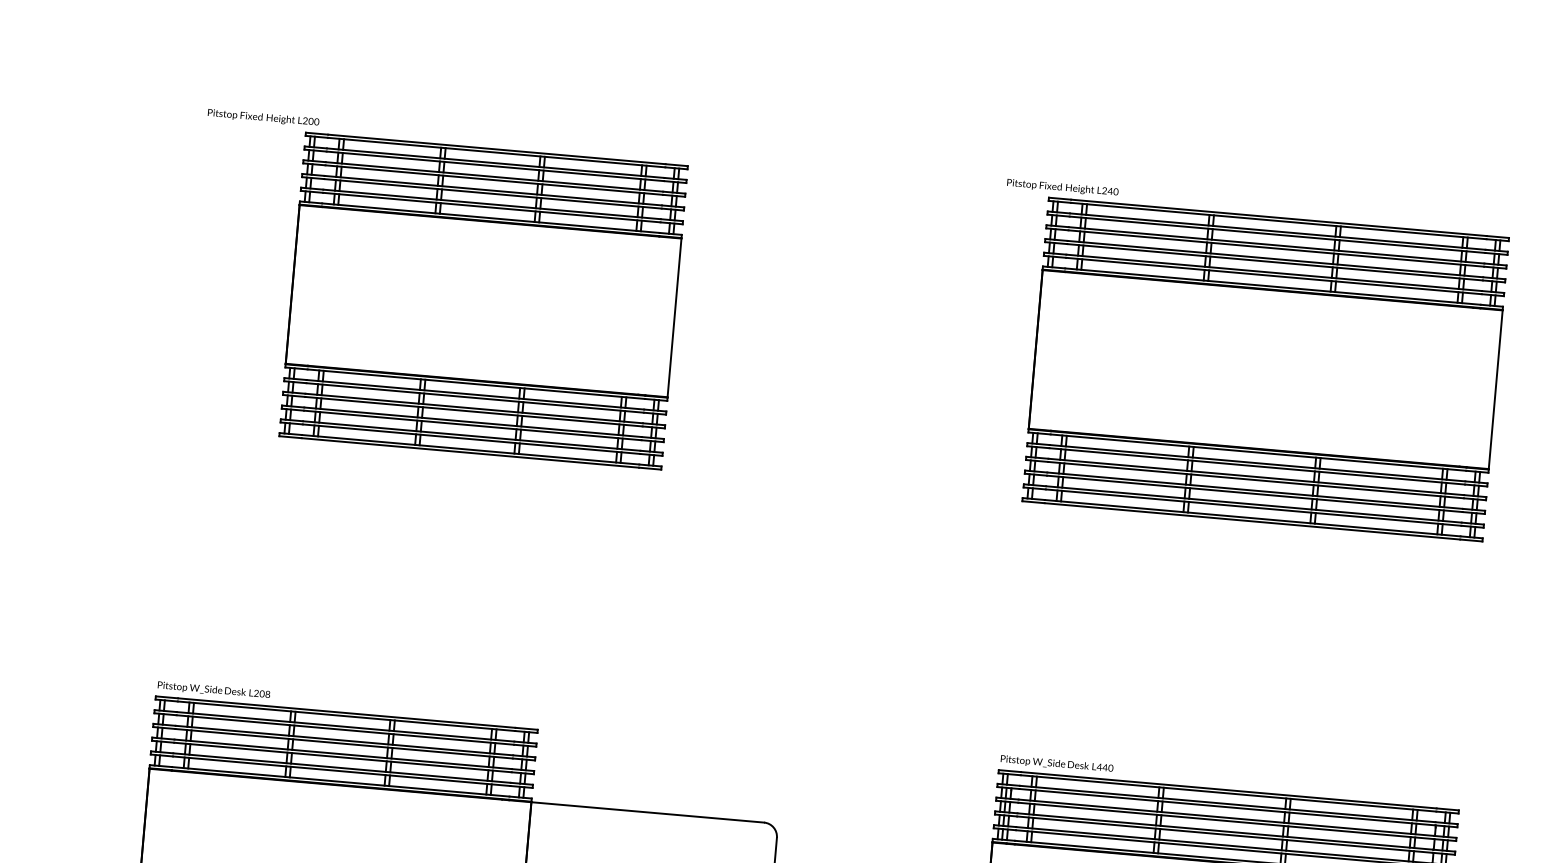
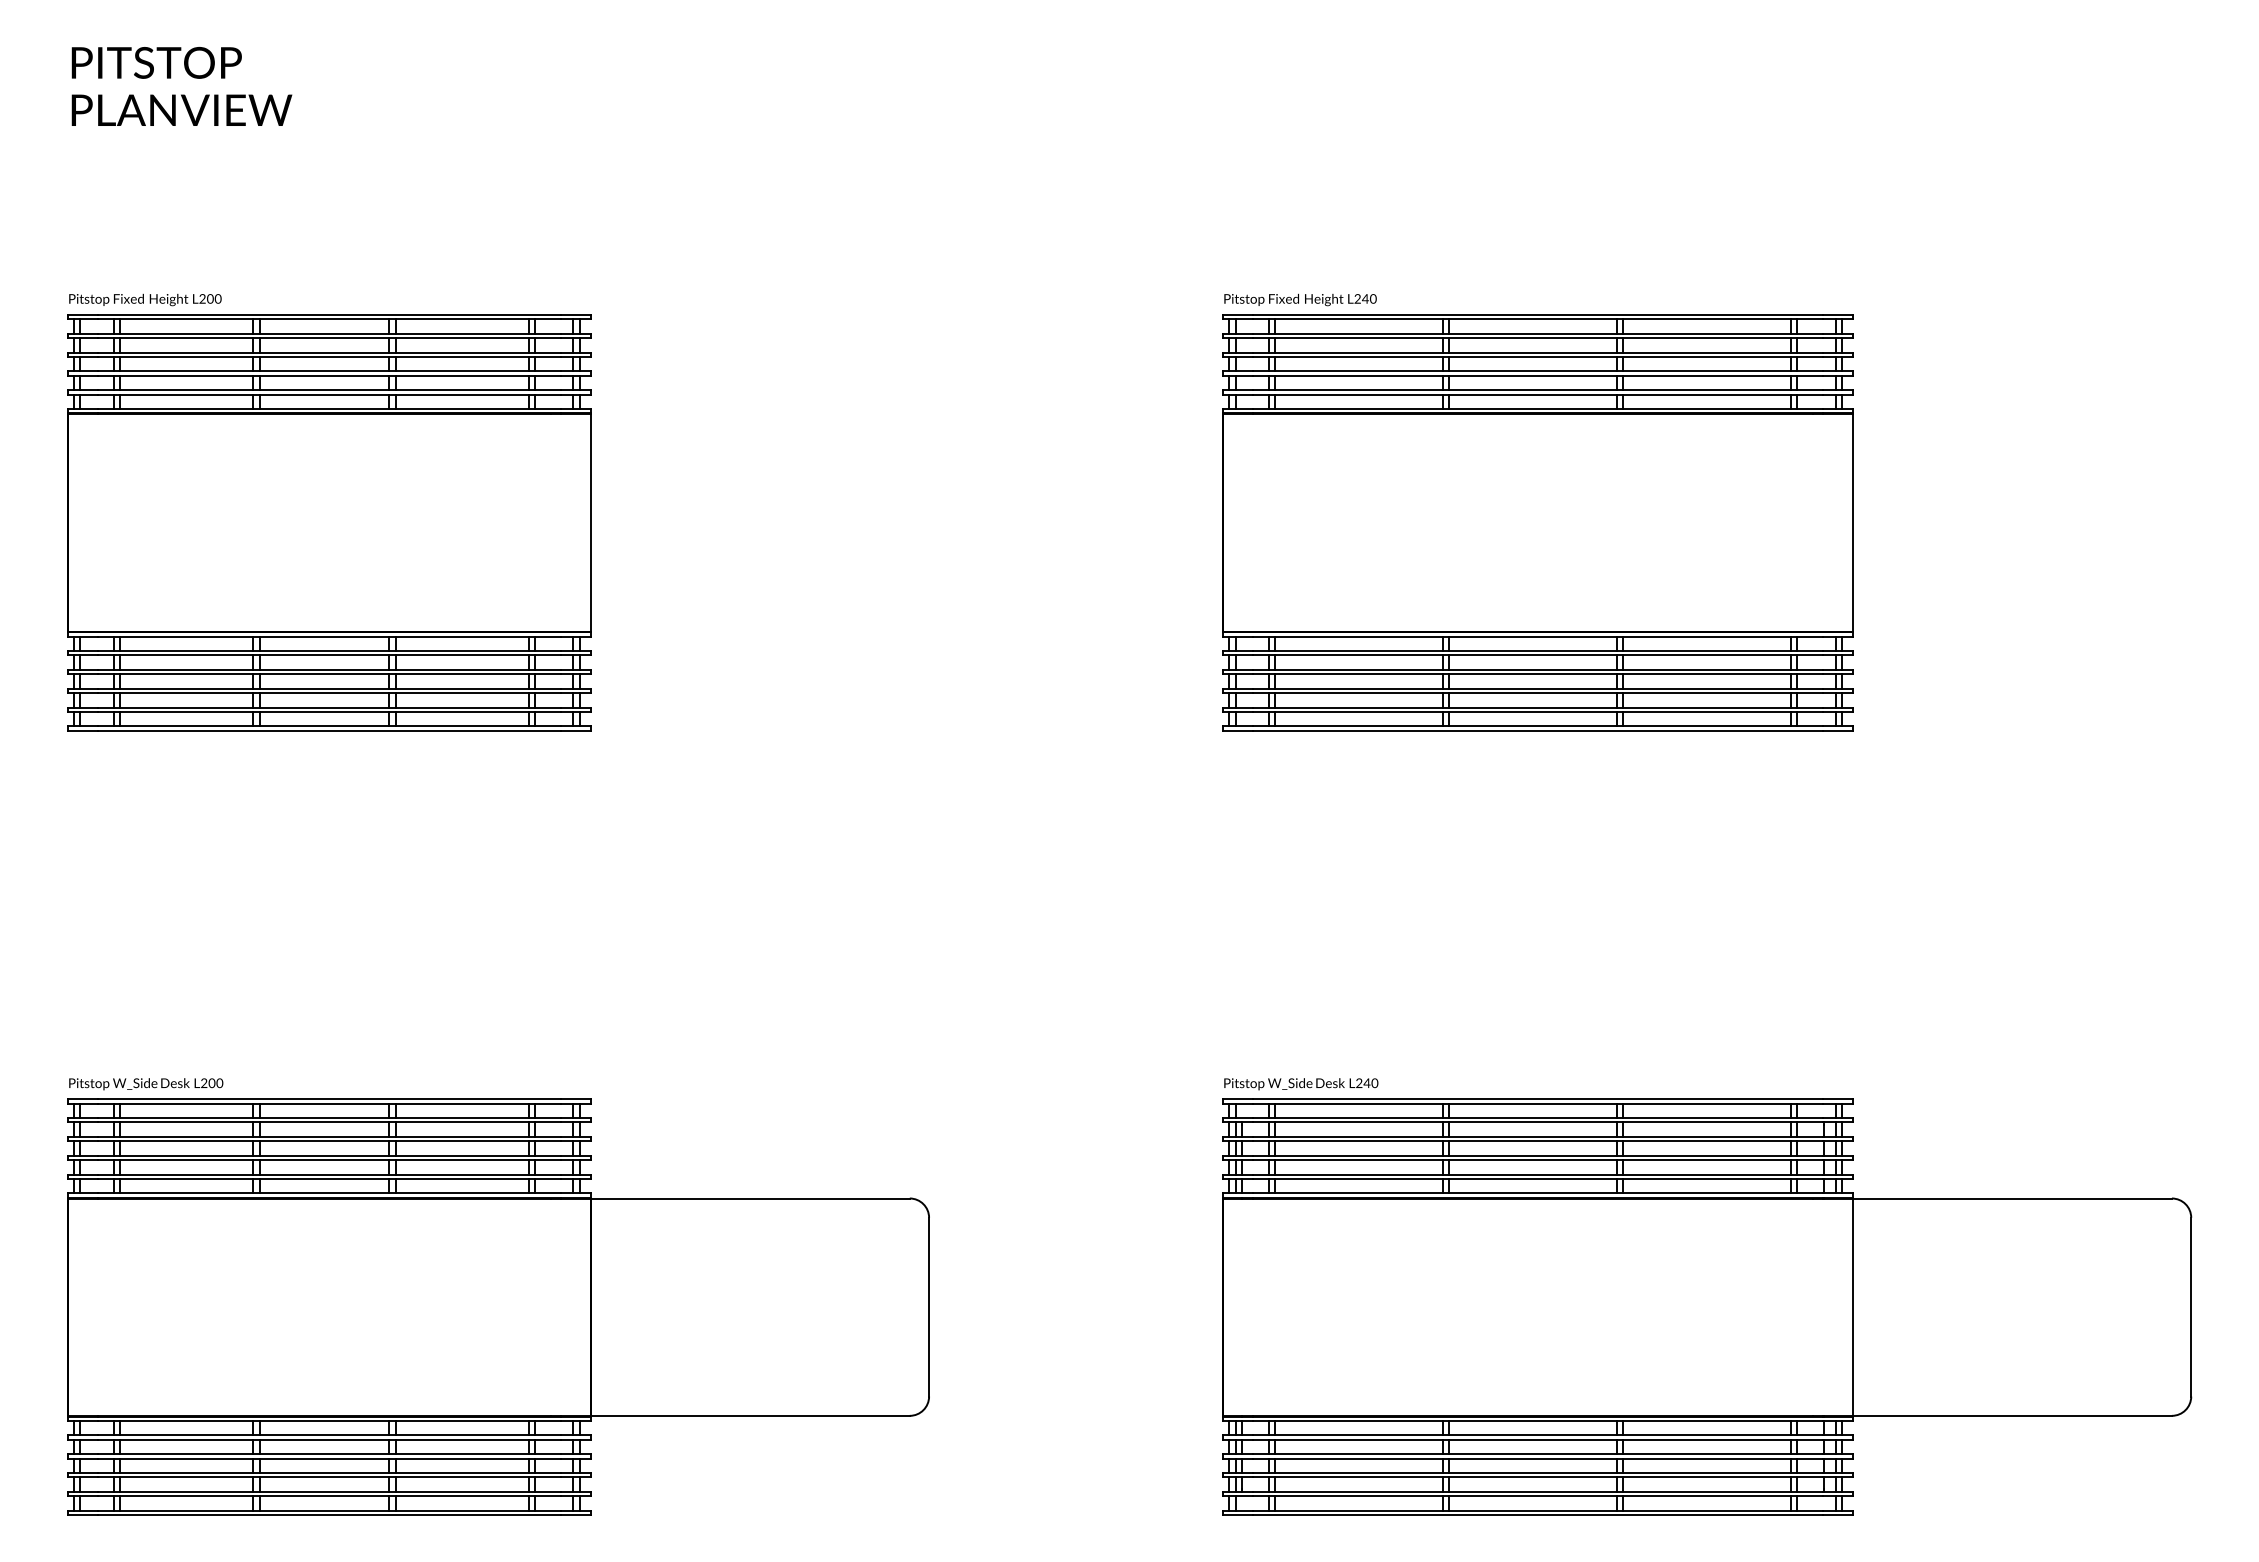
text: (1062, 187) -> (1300, 299), moved
part: (483, 300) -> (329, 522), moved
text: (267, 694) -> (219, 1083), L208 -> L200
text: (1098, 766) -> (1358, 1082), L440 -> L240

